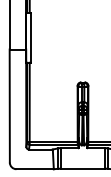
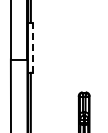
line: (31, 37) -> (32, 47), solid -> dashed

